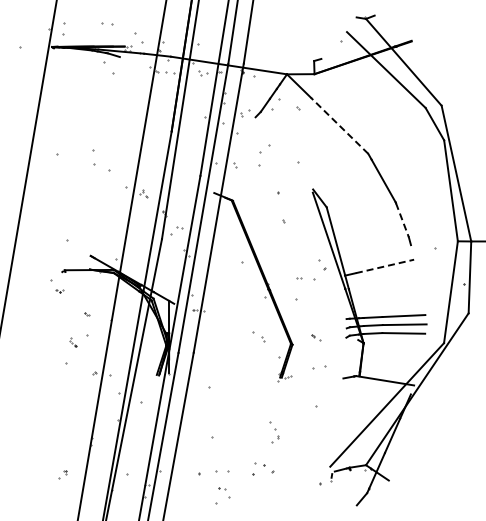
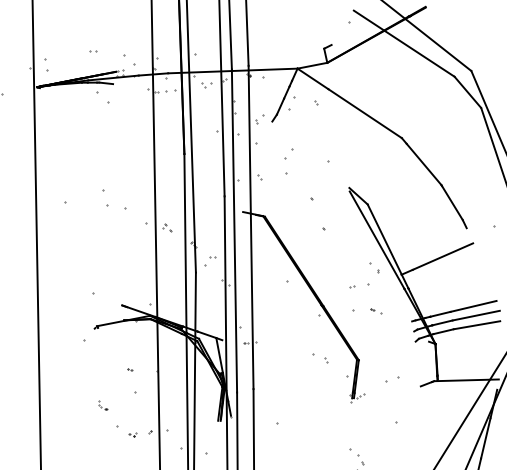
part: (108, 24) -> (94, 51), size x0.62
line: (339, 125) -> (364, 113), dashed -> solid
line: (402, 220) -> (452, 203), dashed -> solid
line: (385, 266) -> (443, 256), dashed -> solid
part: (59, 291) -> (133, 435), moved
part: (316, 337) -> (376, 310), moved
part: (73, 342) -> (102, 406), moved

